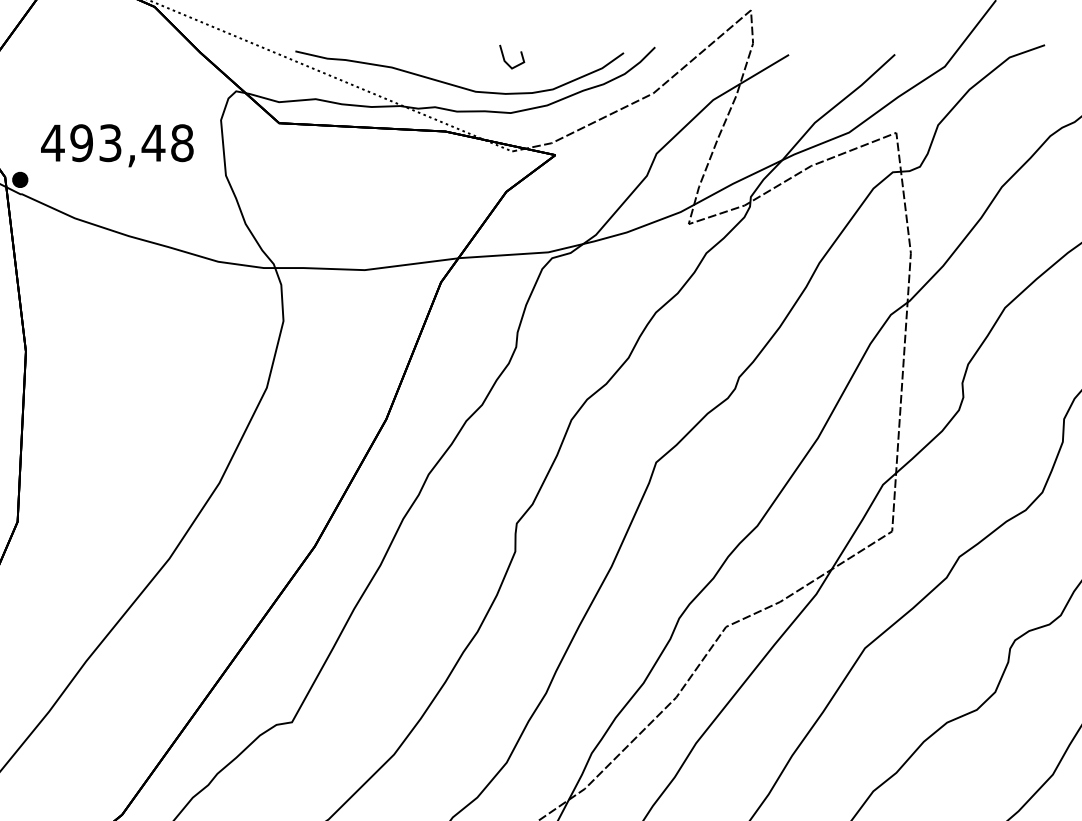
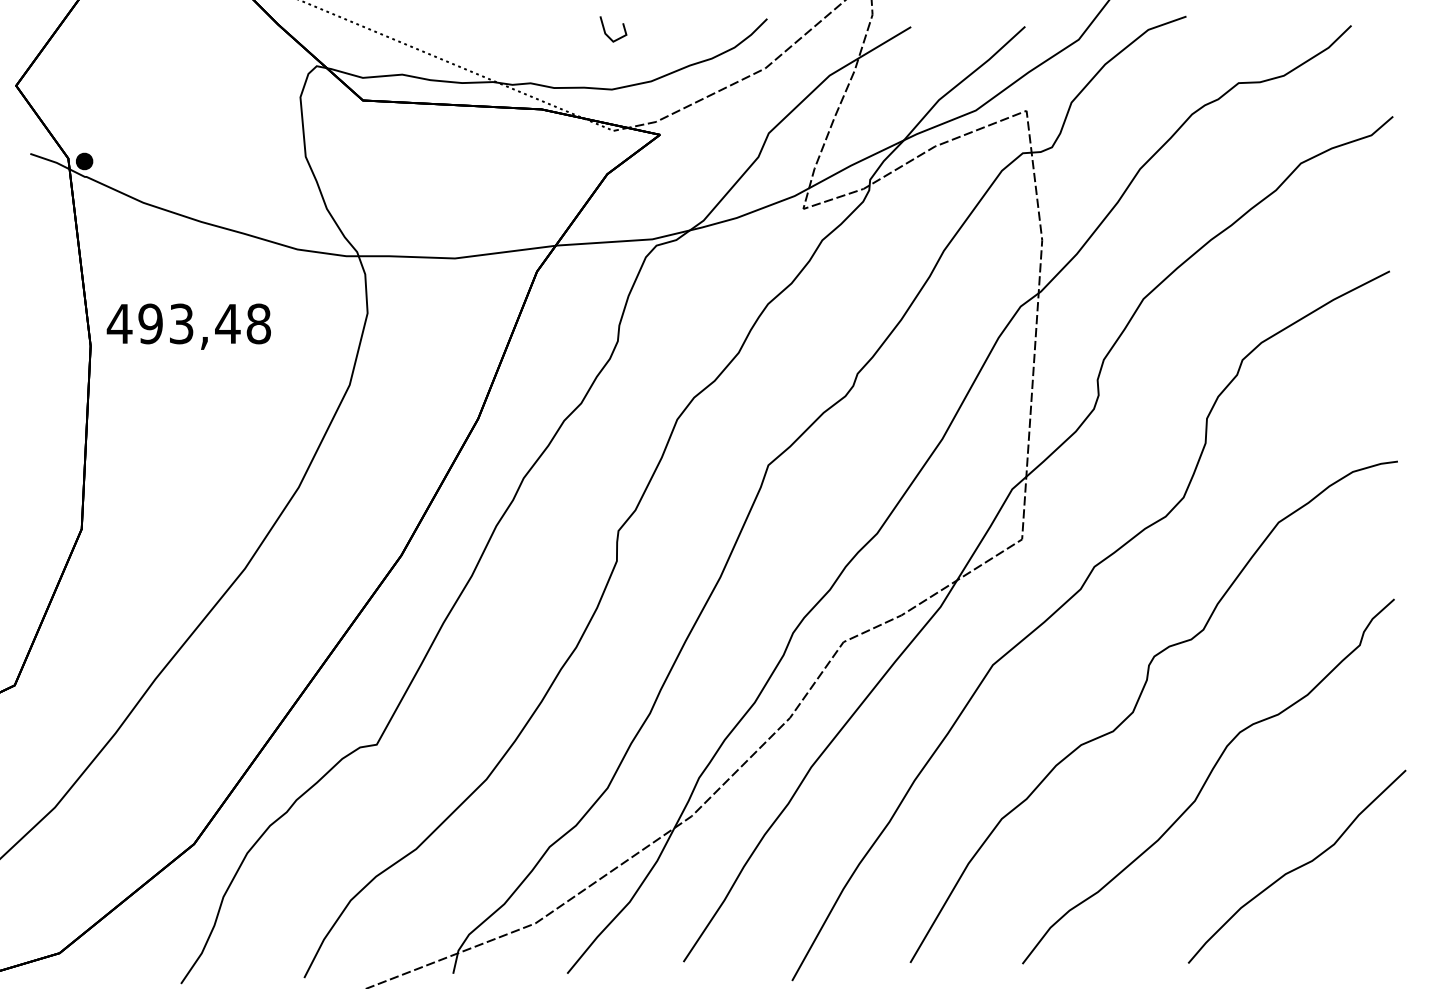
curve: (453, 84) -> (550, 58), removed
text: (116, 145) -> (188, 326), moved

